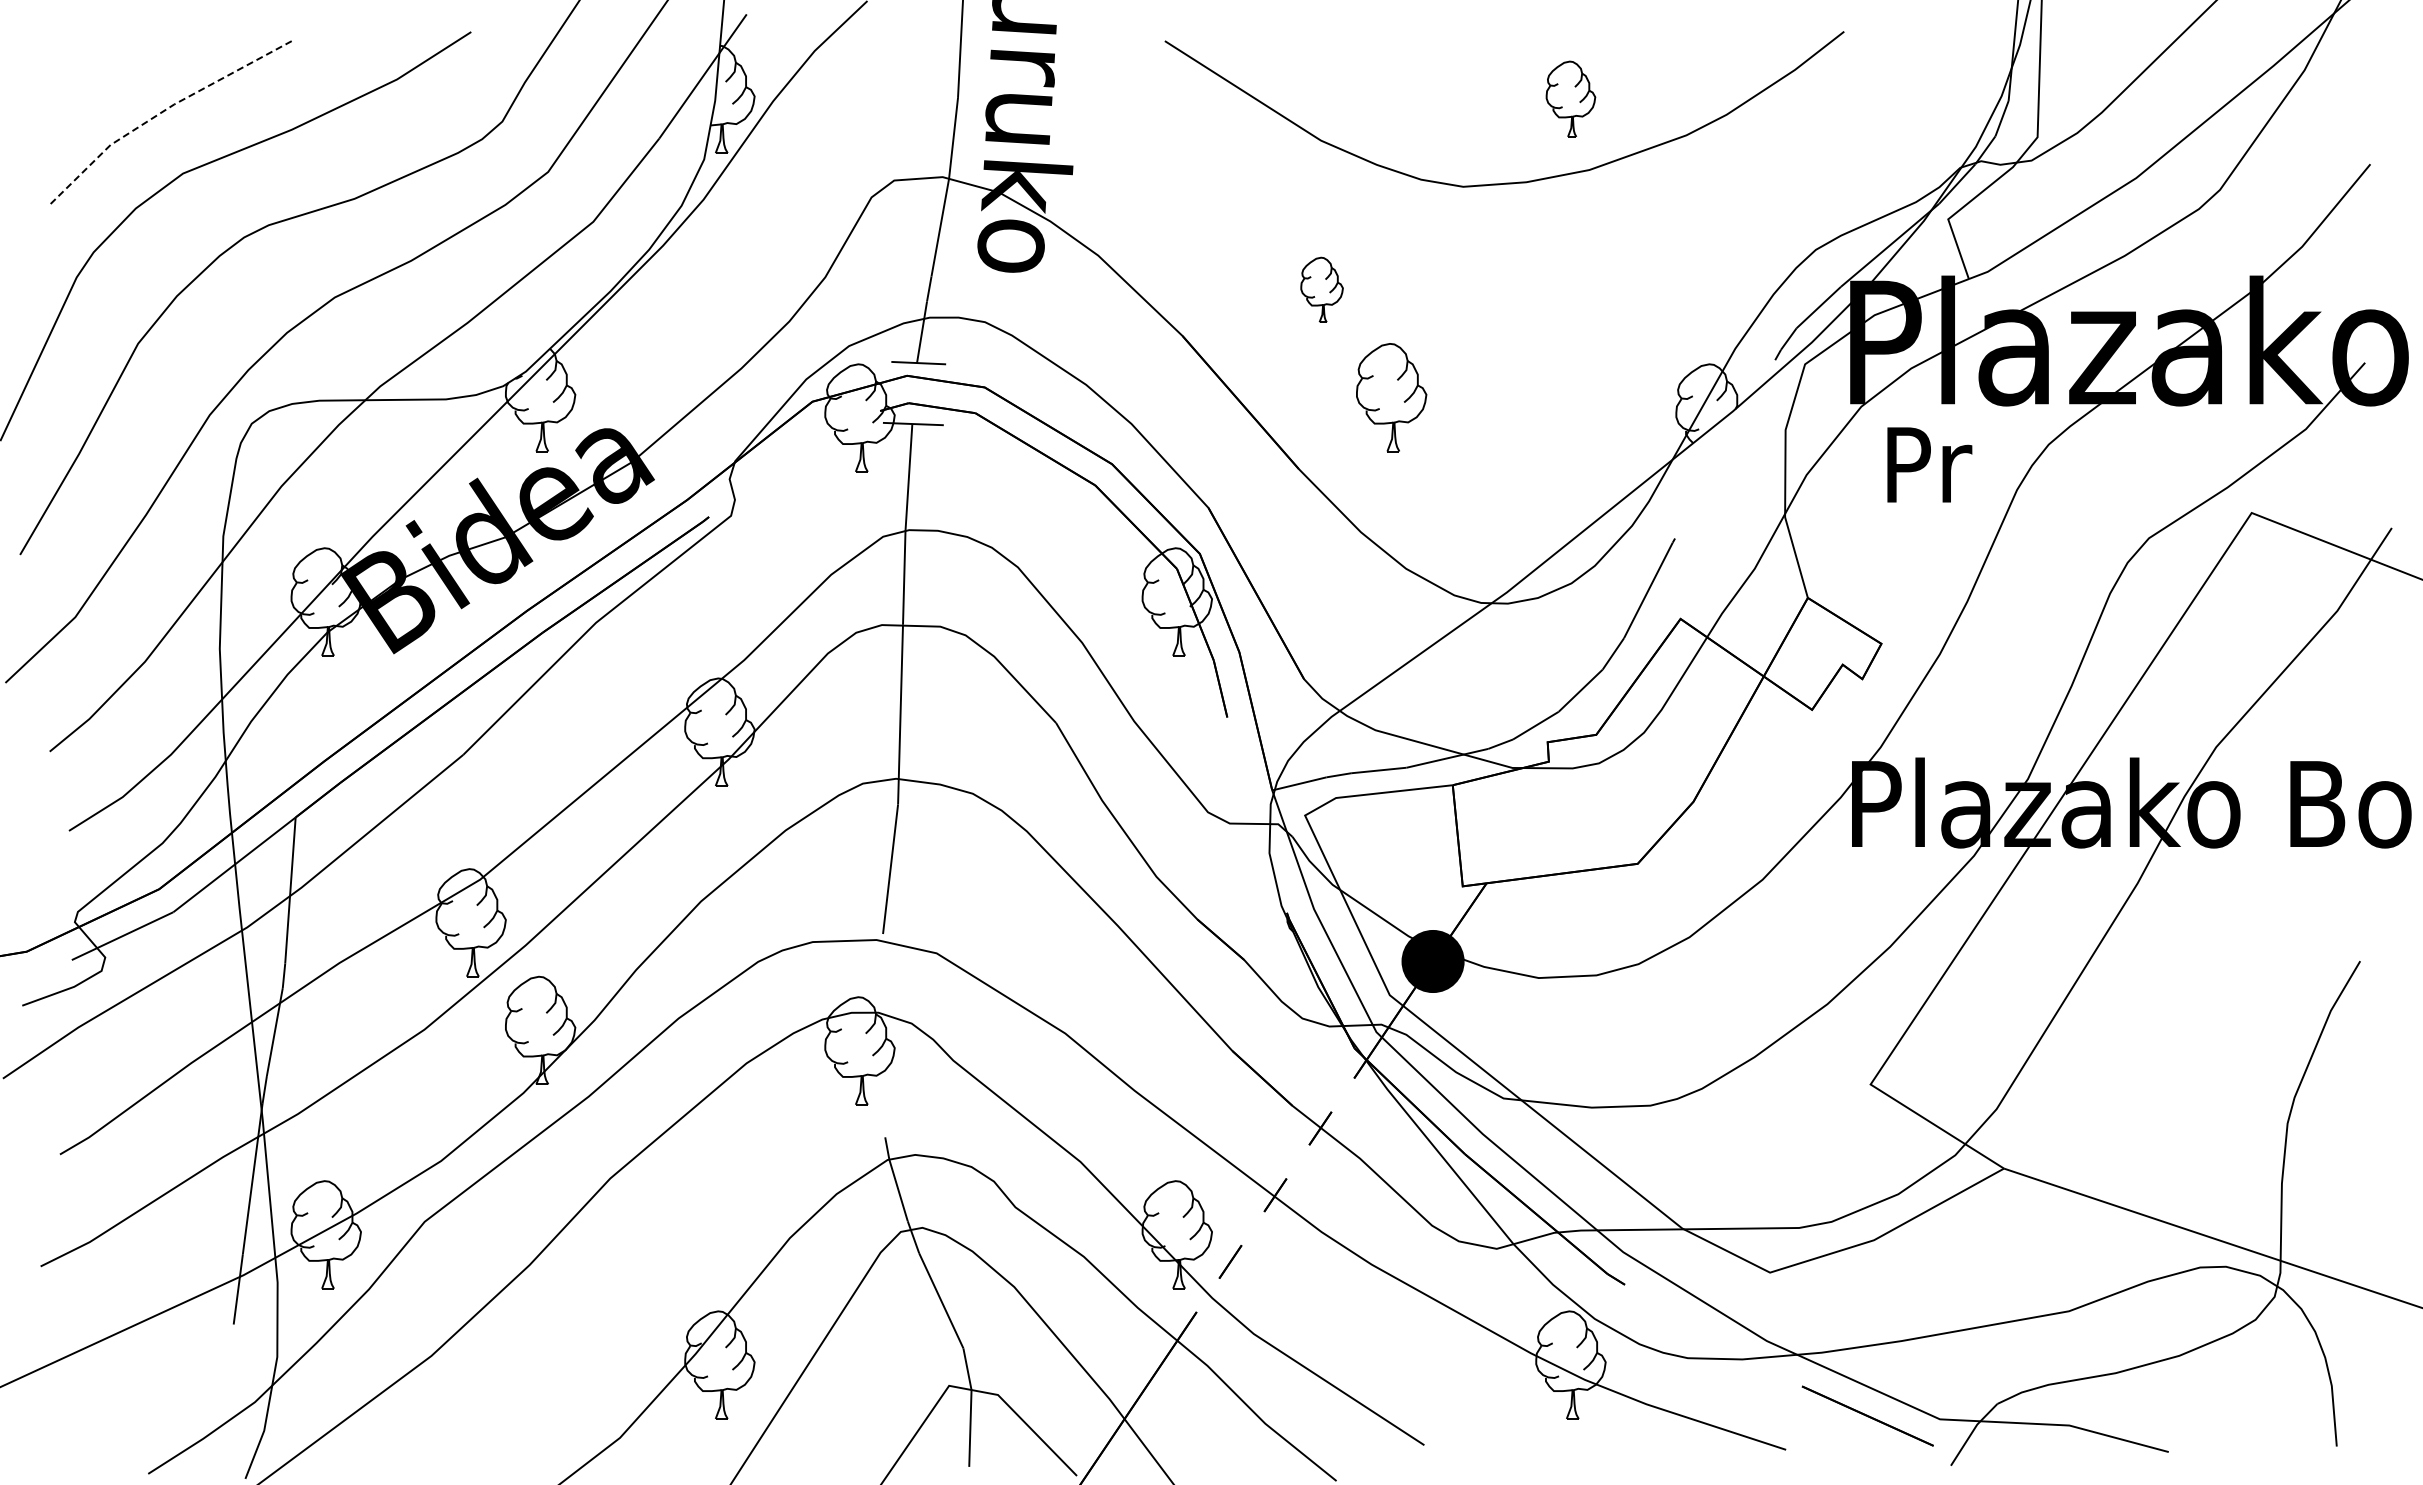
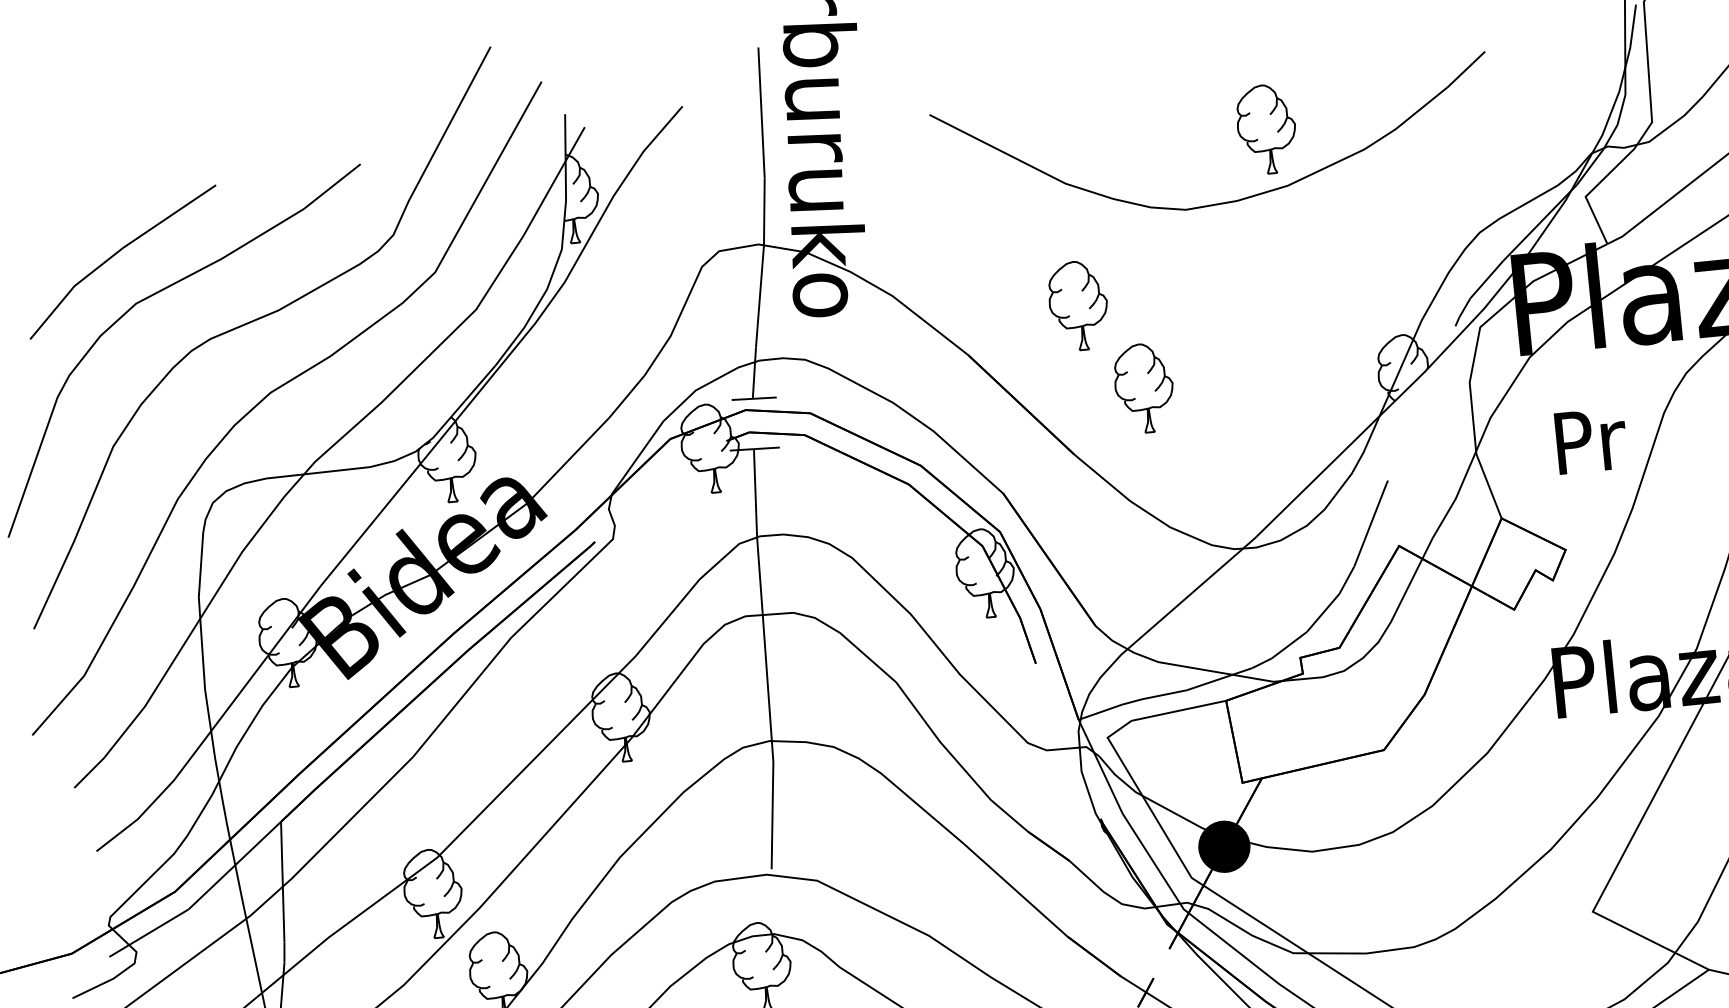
part: (1570, 98) -> (1266, 128), size x1.43
line: (164, 110) -> (115, 253), dashed -> solid
part: (1321, 289) -> (1078, 305), size x1.67
text: (1929, 464) -> (1591, 440), moved

